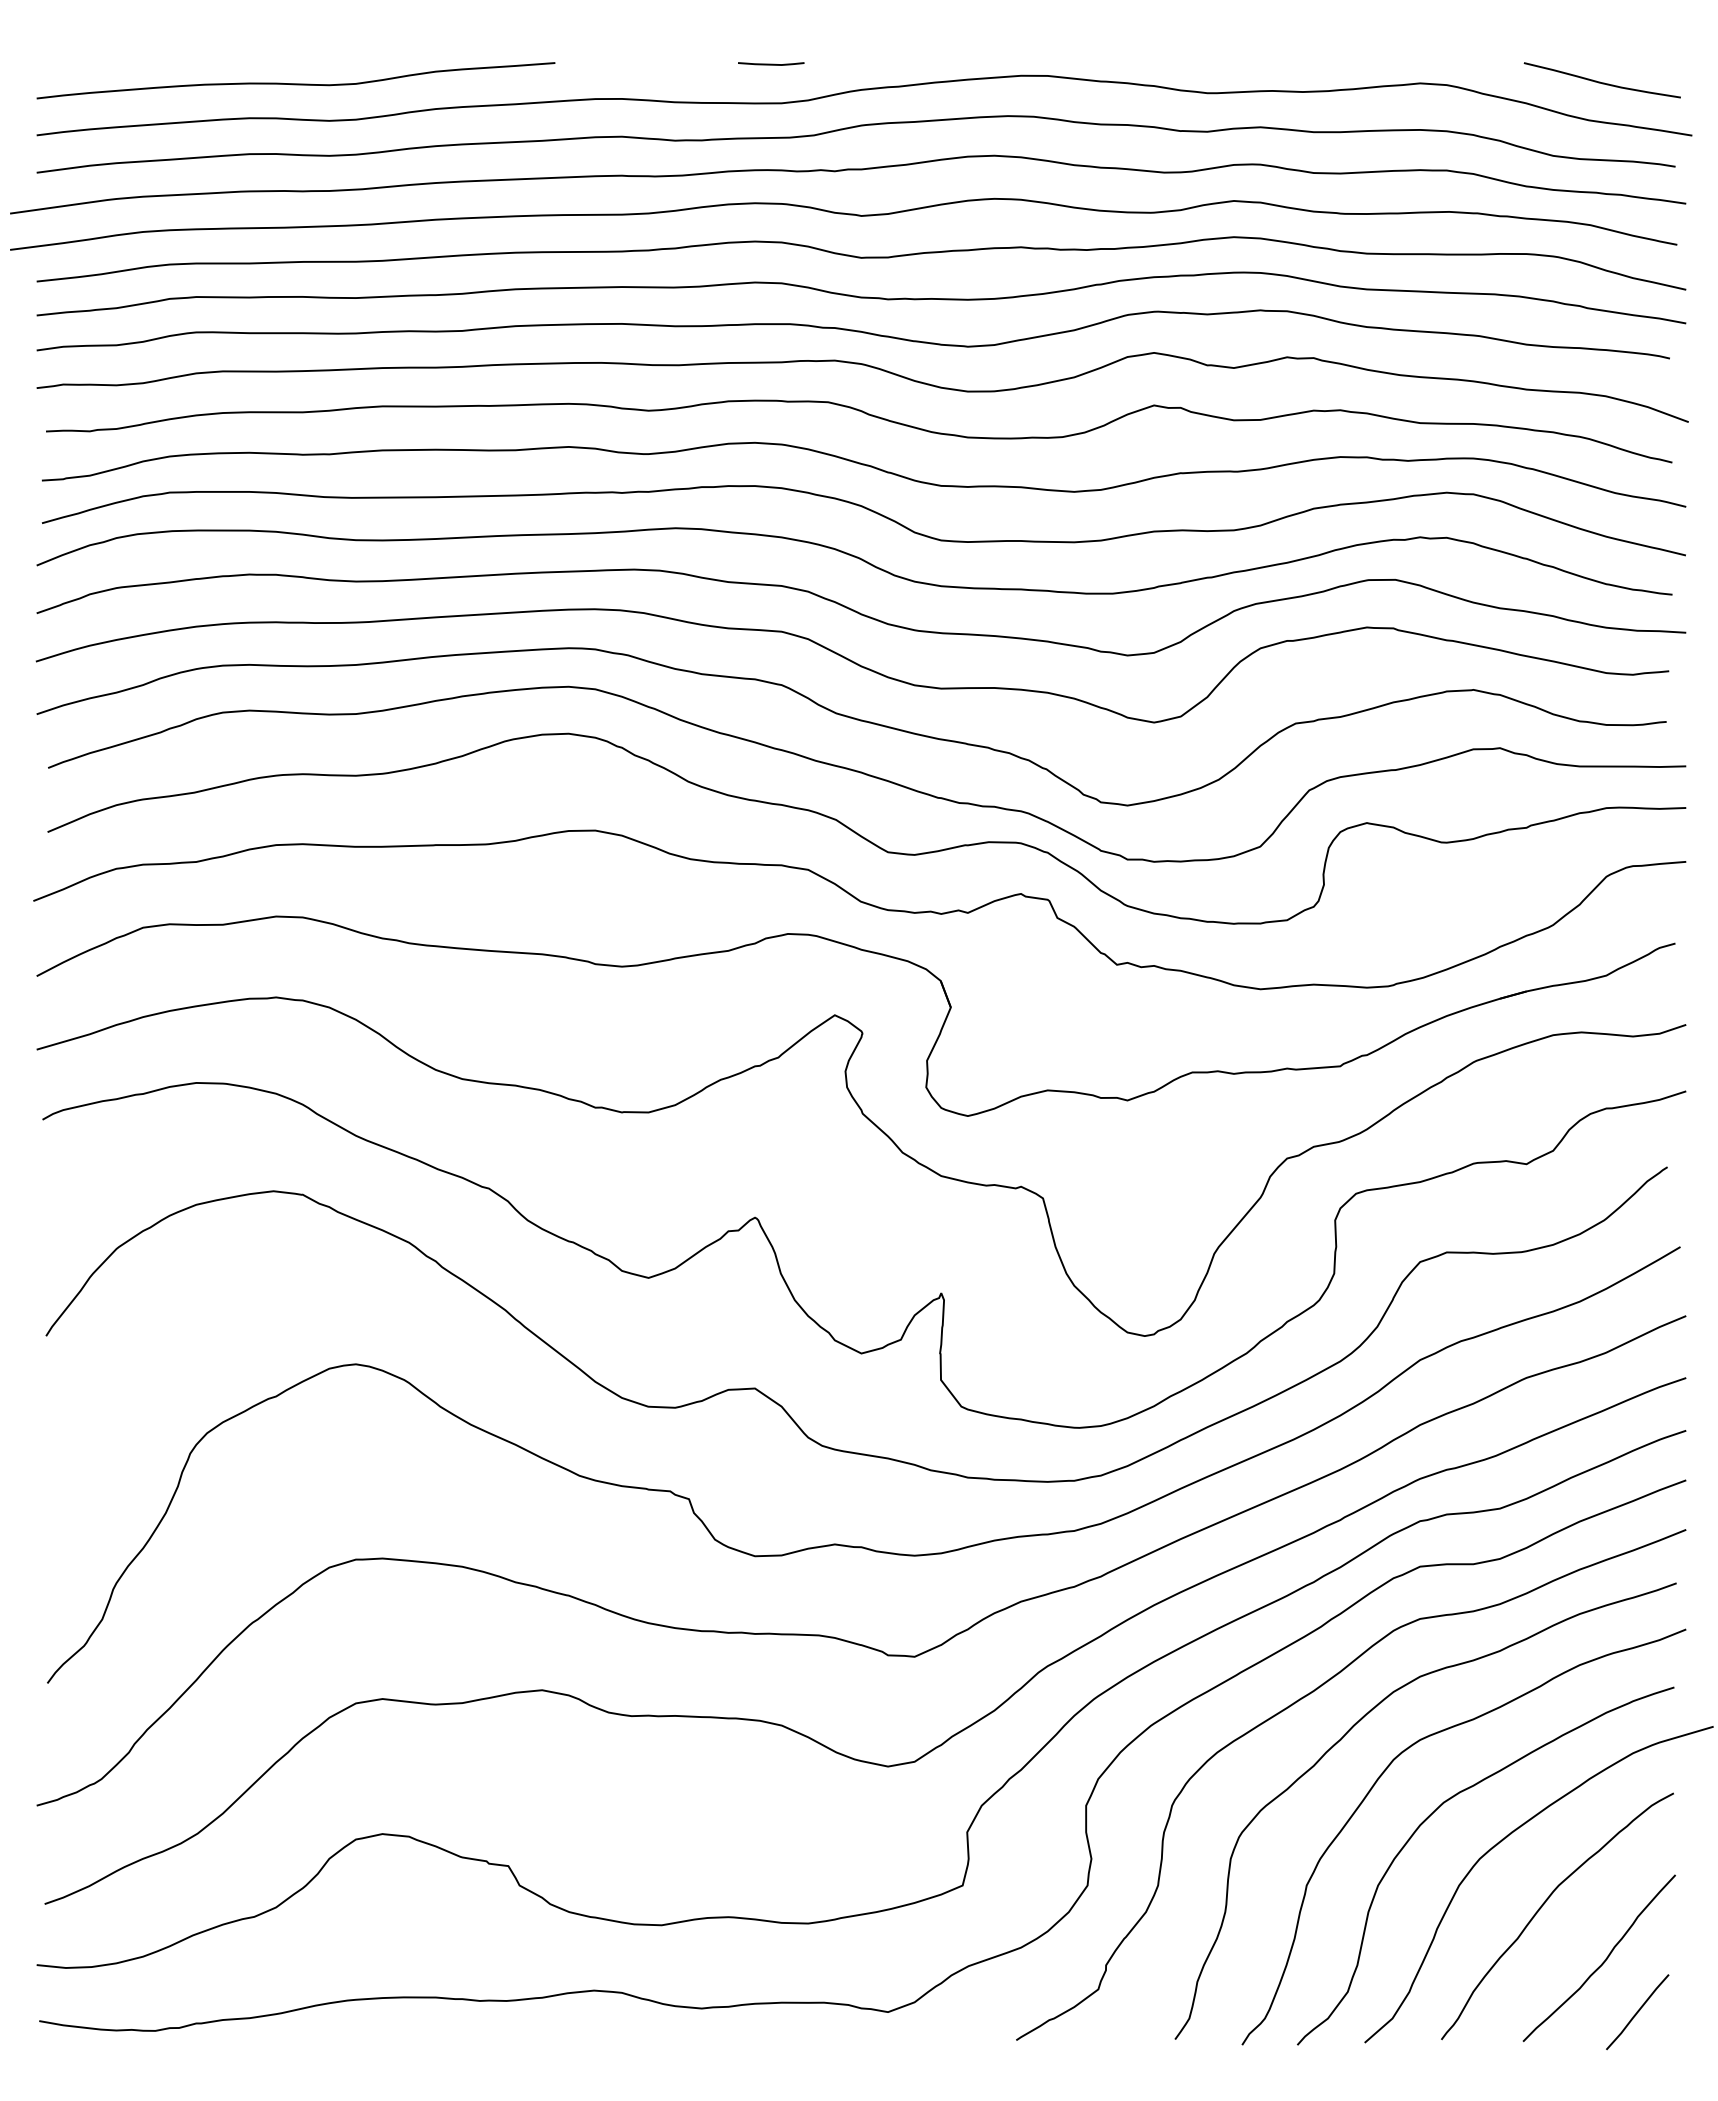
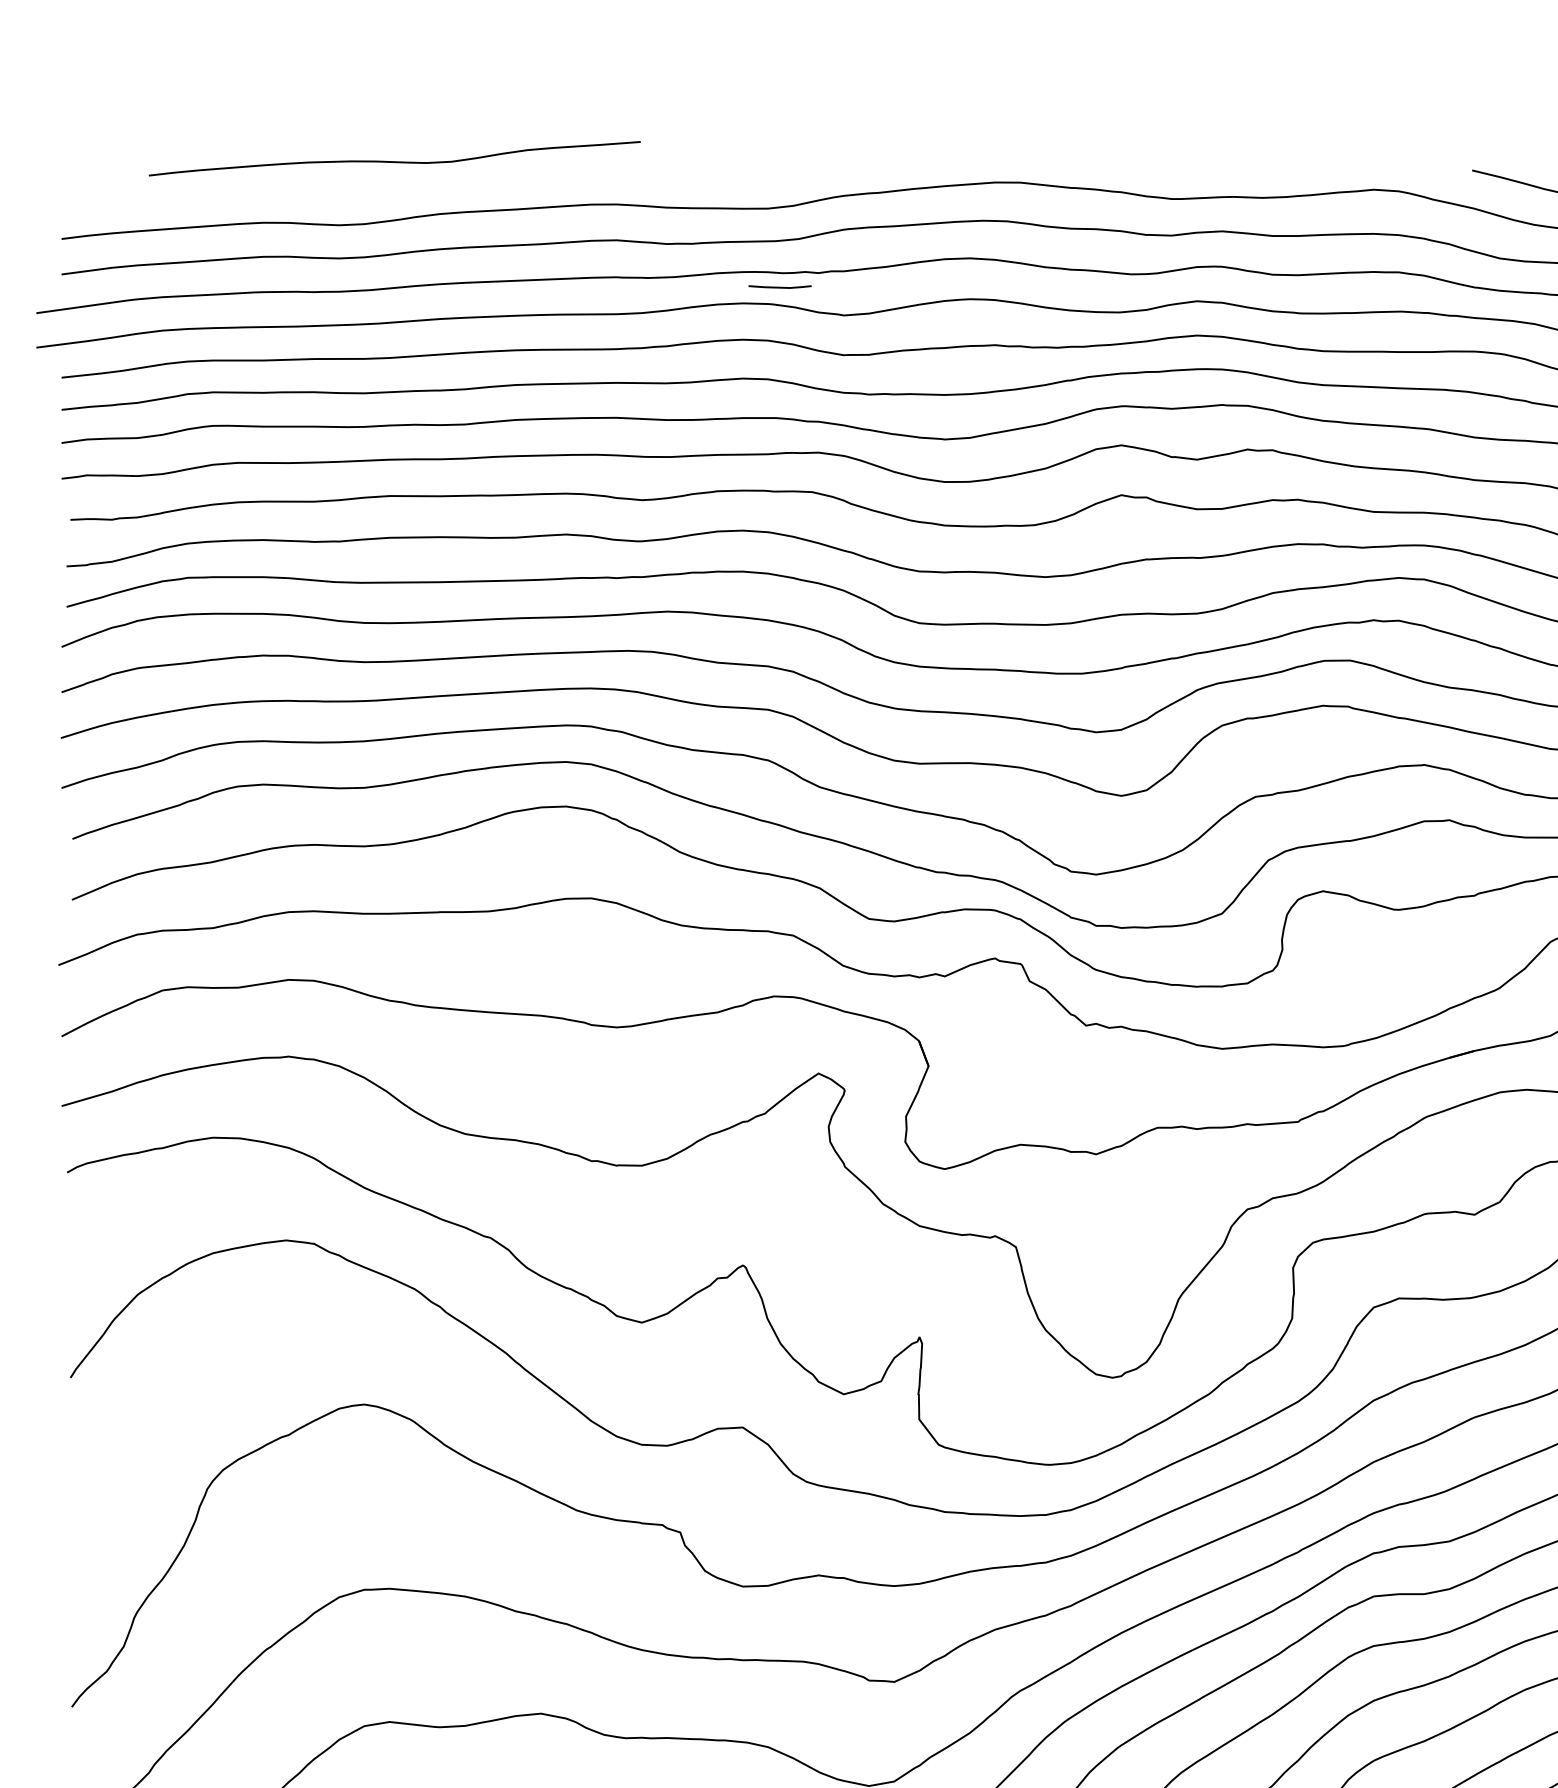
line: (771, 63) -> (780, 286), moved
curve: (295, 83) -> (394, 161), moved

